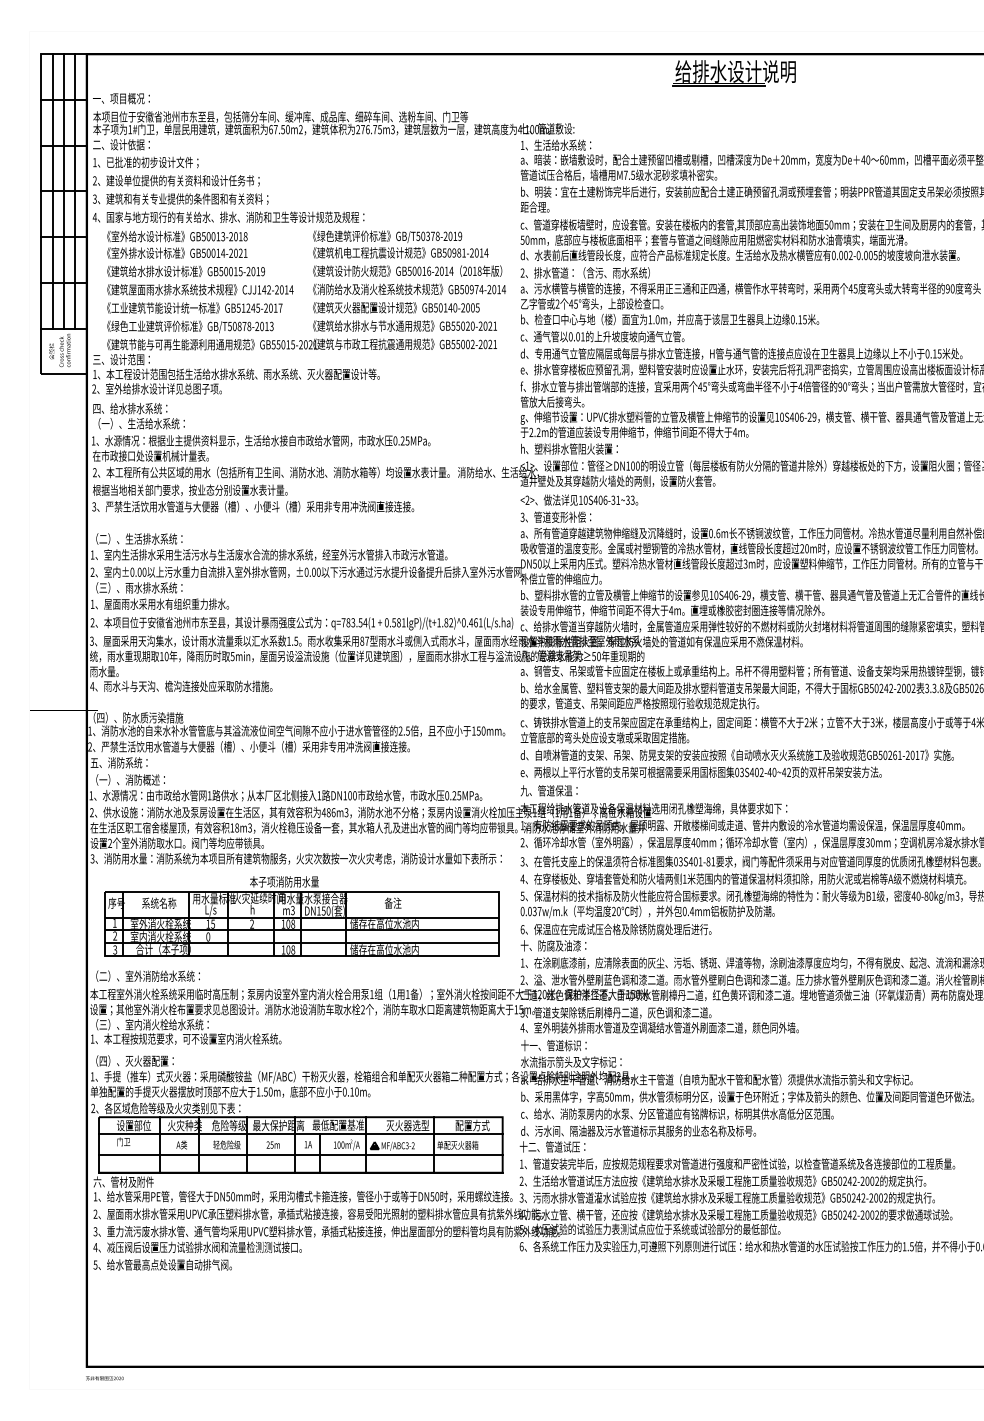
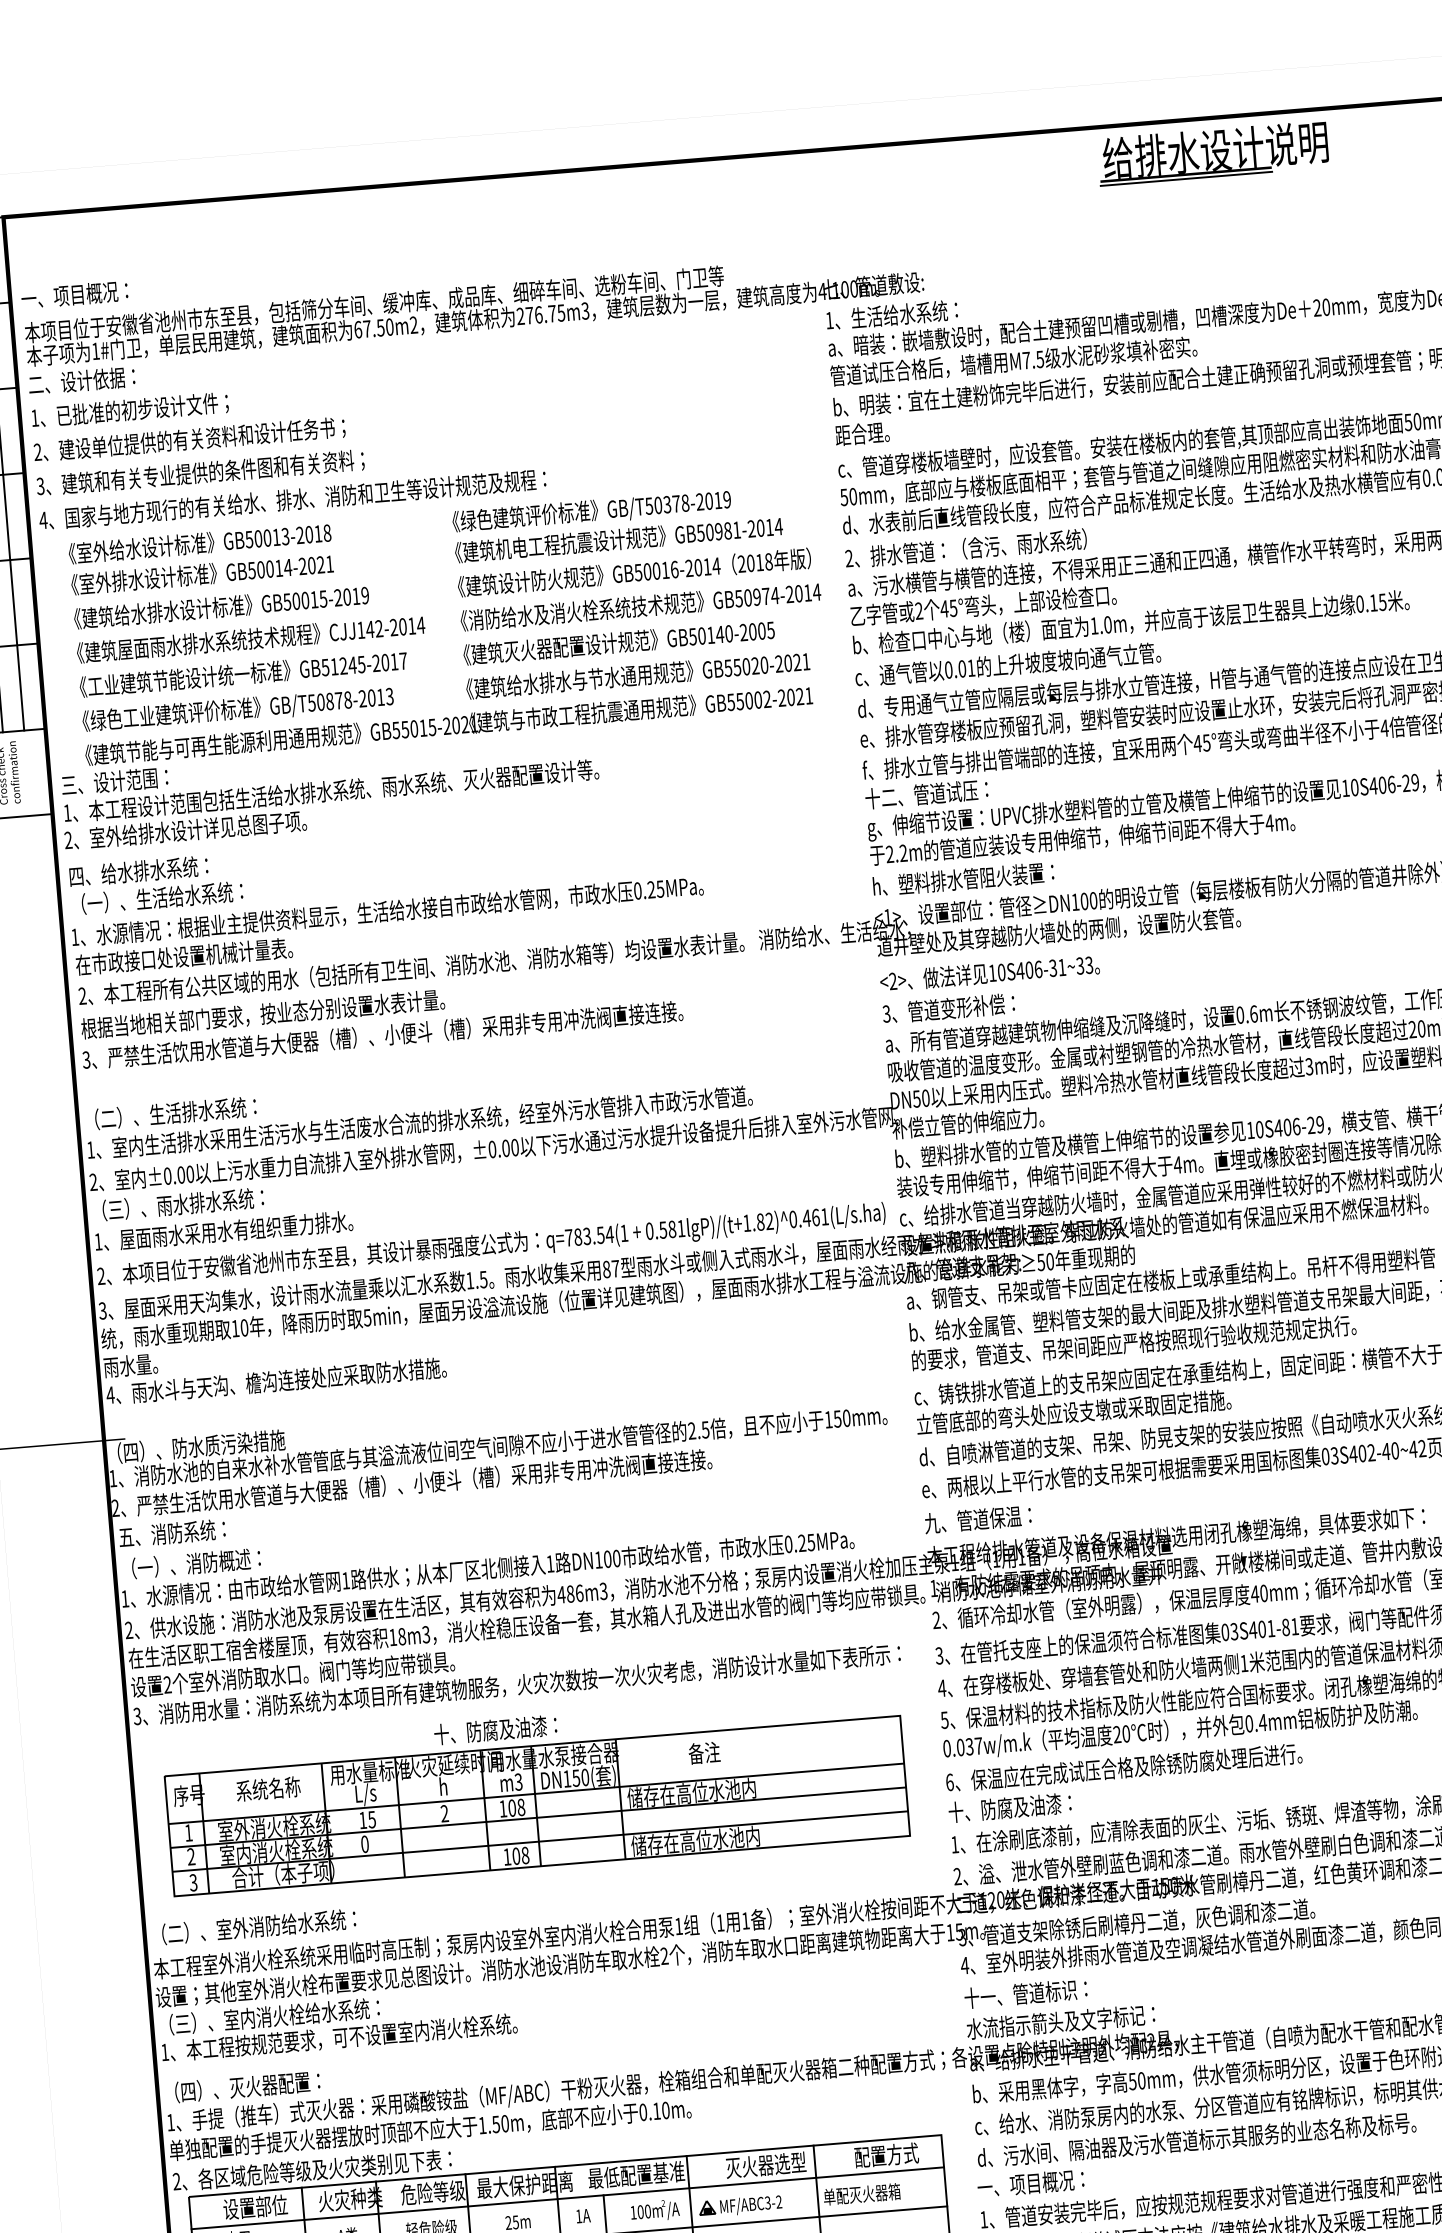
text: (553, 401) -> (926, 793), 管放大后接弯头。 -> 十二、管道试压：
text: (284, 881) -> (498, 1729), 本子项消防用水量 -> 十、防腐及油漆：
text: (552, 1146) -> (1038, 2182), 十二、管道试压： -> 一、项目概况：

